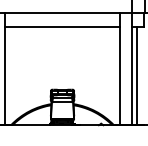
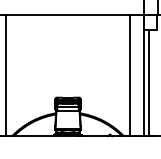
line: (62, 26) -> (67, 29), removed

